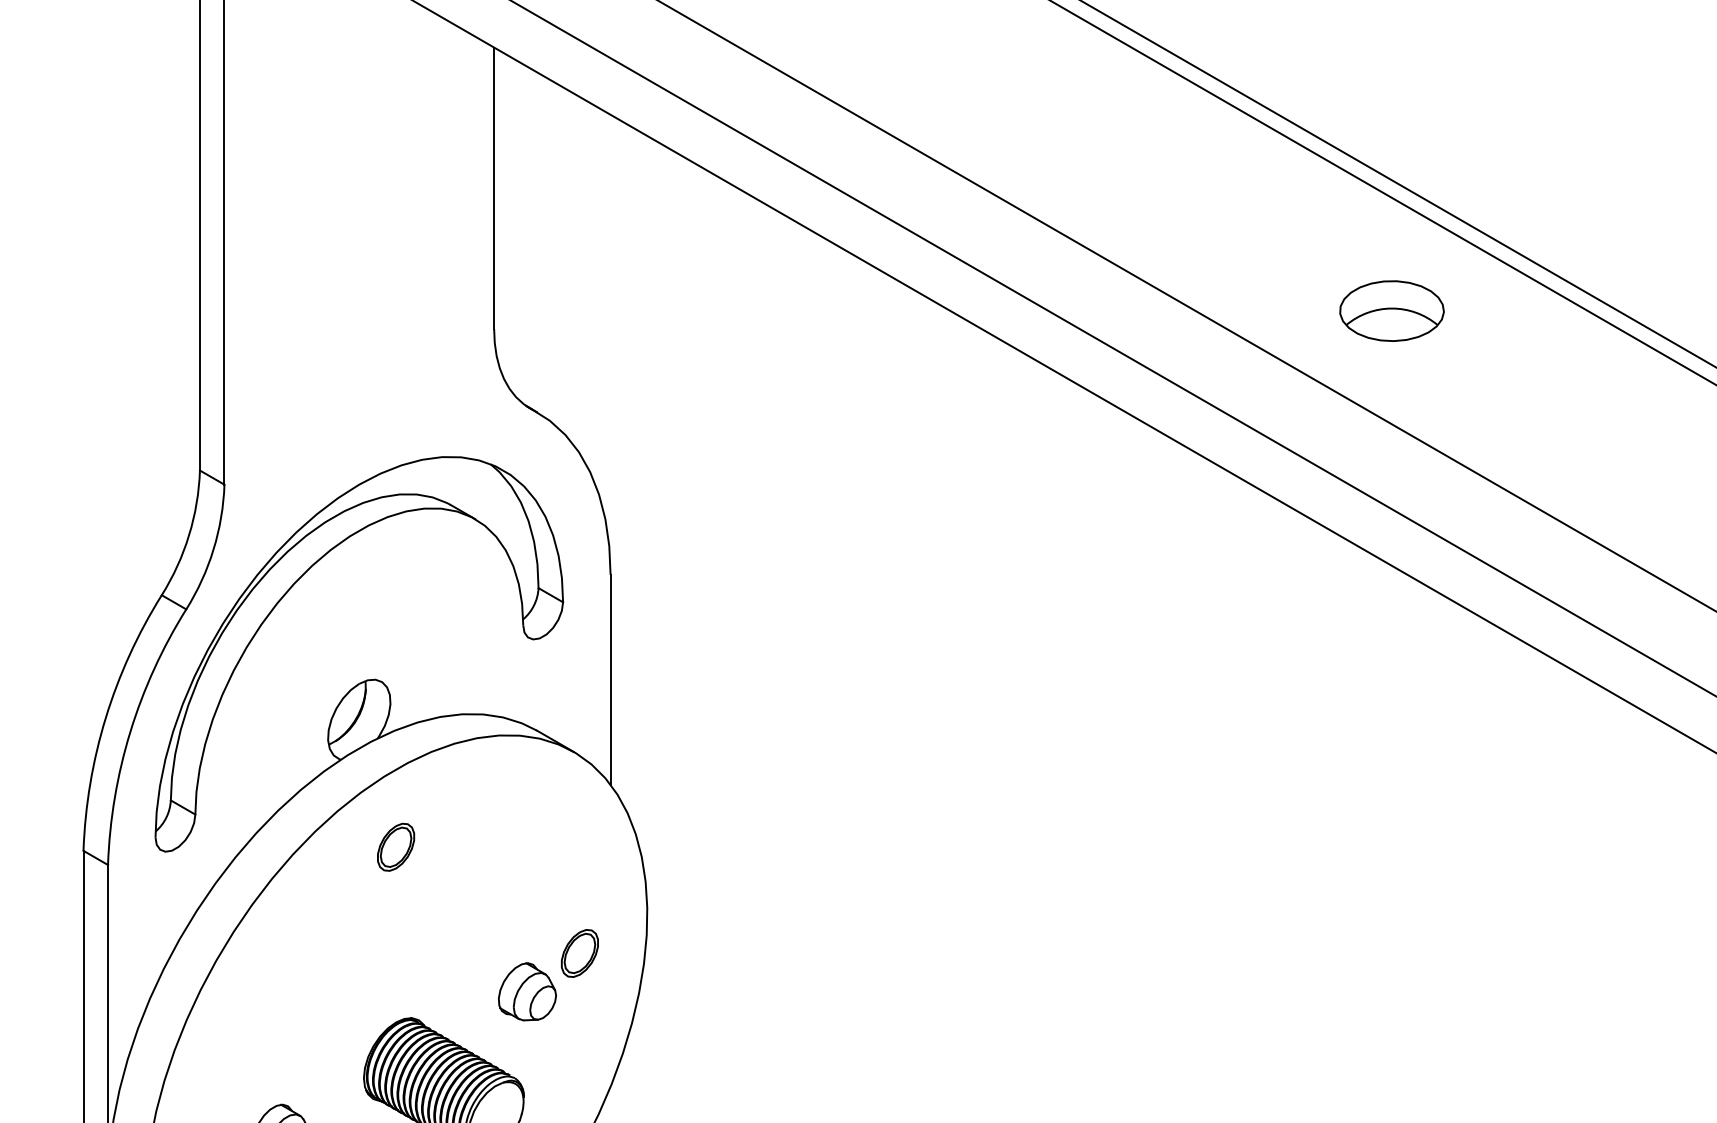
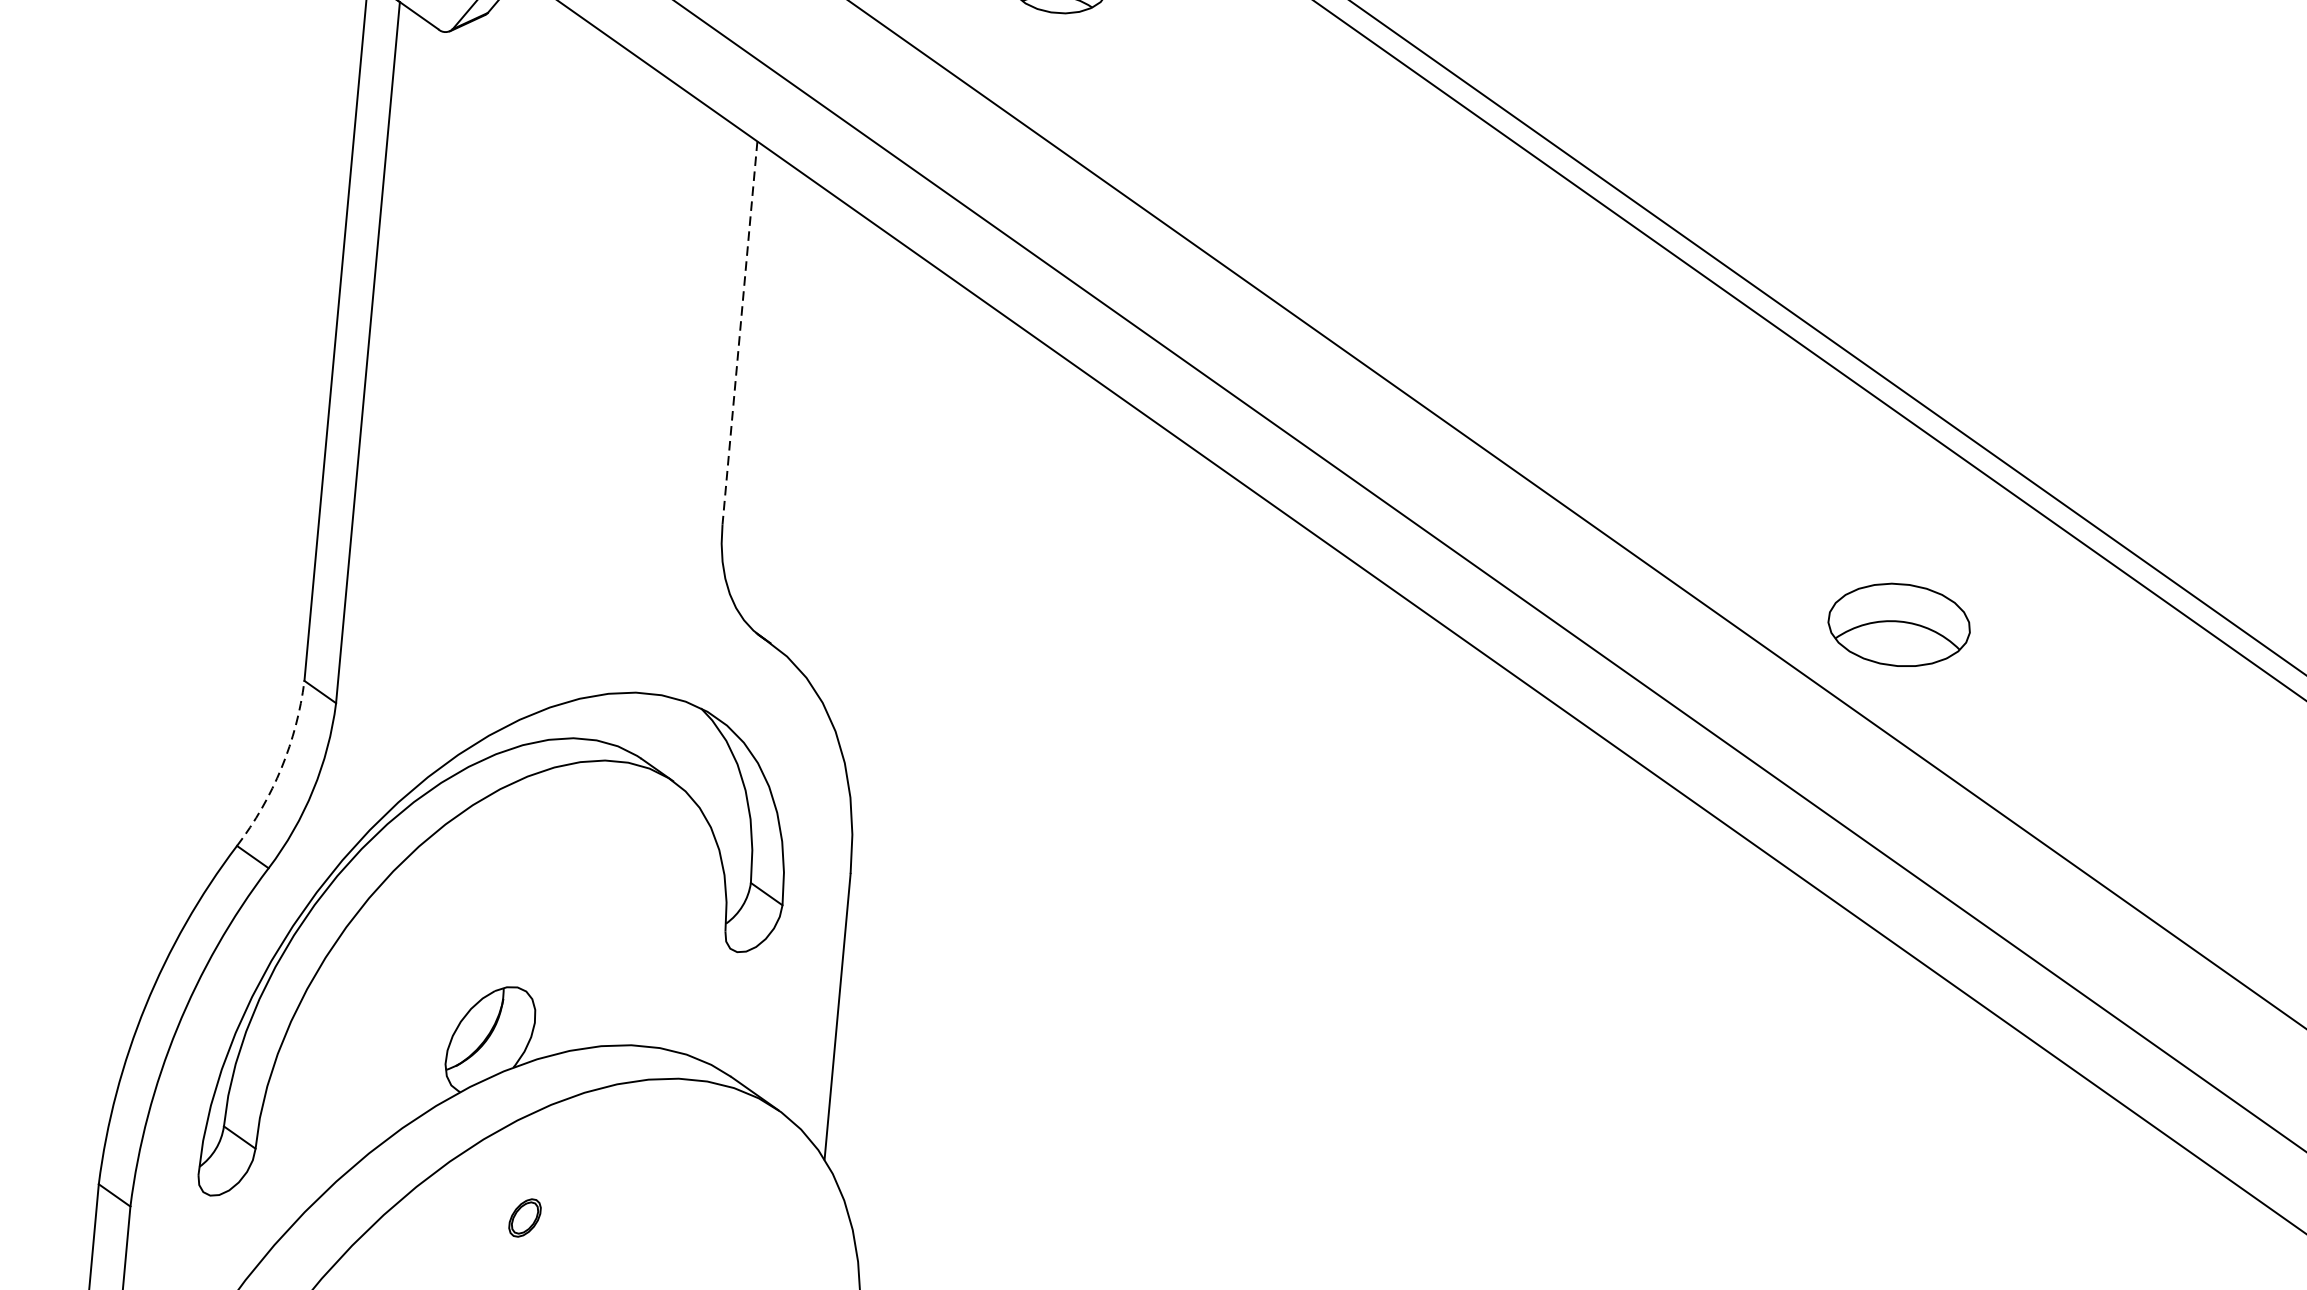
line: (494, 188) -> (740, 333), solid -> dashed
part: (1391, 310) -> (1898, 624), moved
arc: (189, 535) -> (282, 768), solid -> dashed
part: (396, 846) -> (525, 1217), size x0.6

